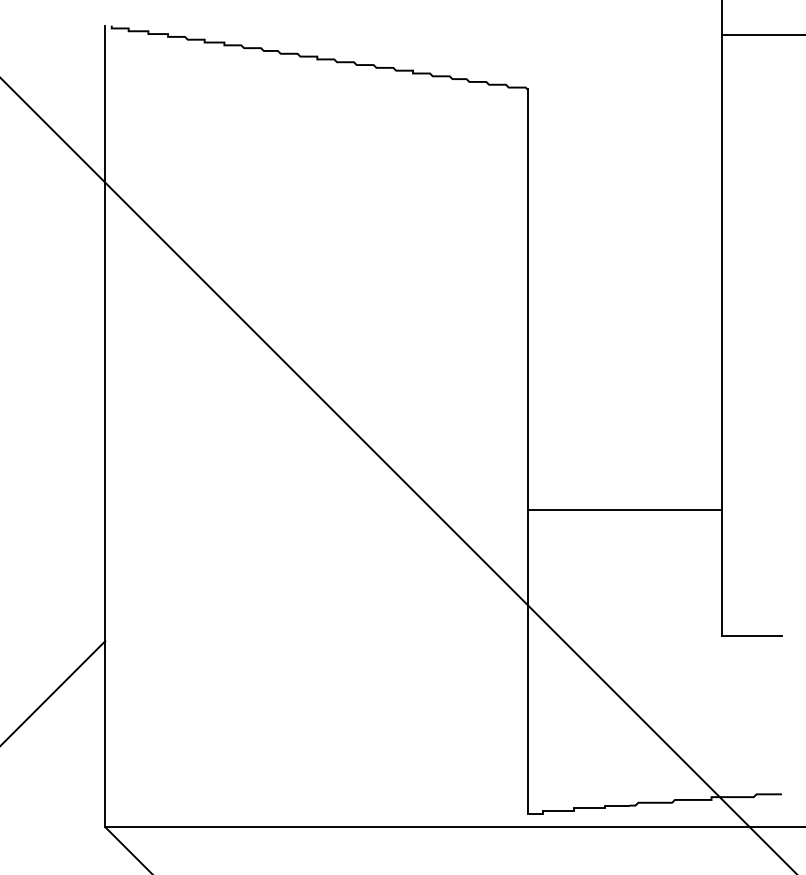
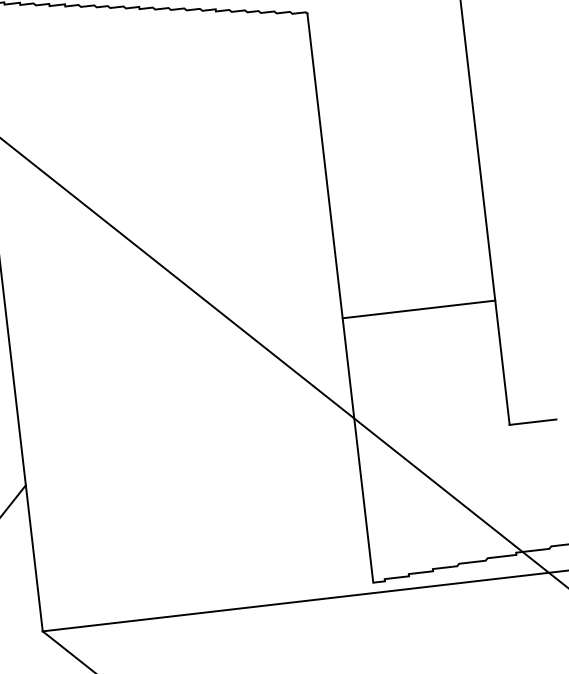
line: (624, 510) -> (418, 309), moved

